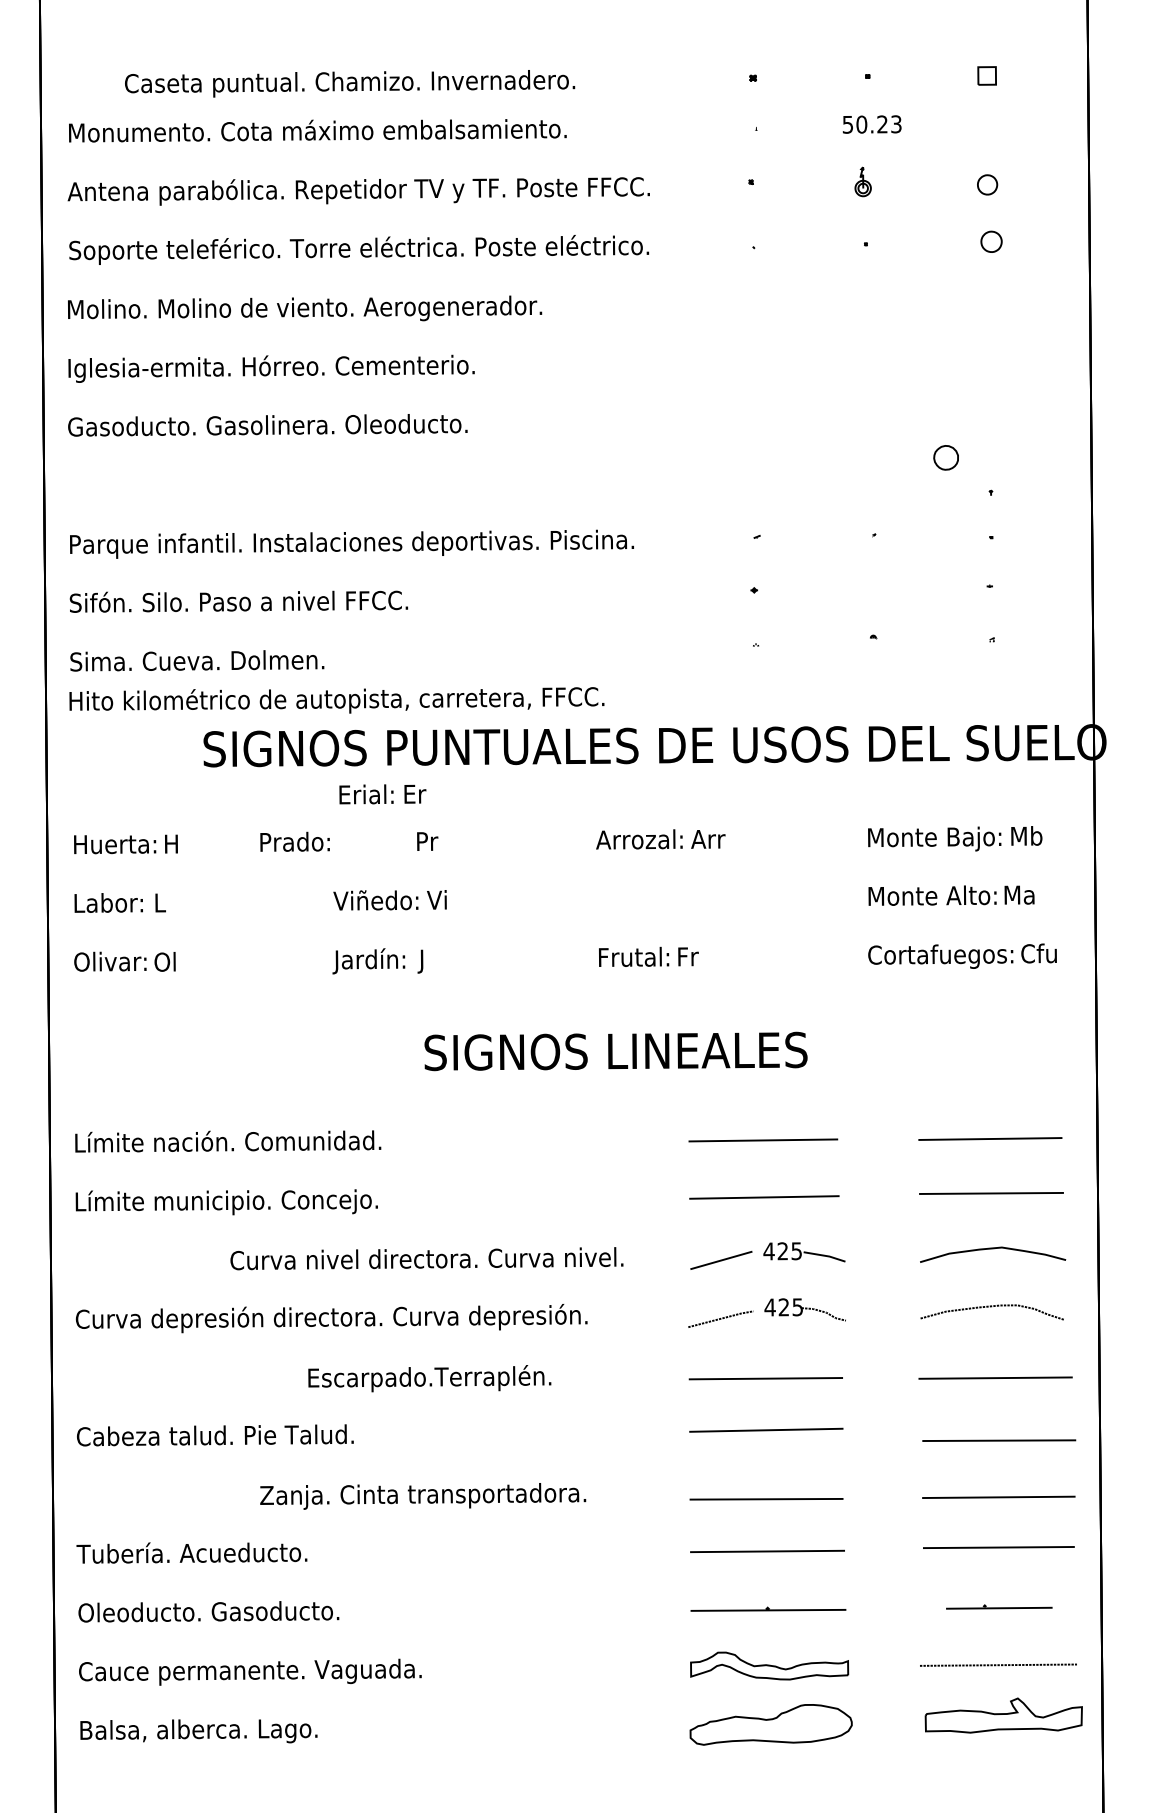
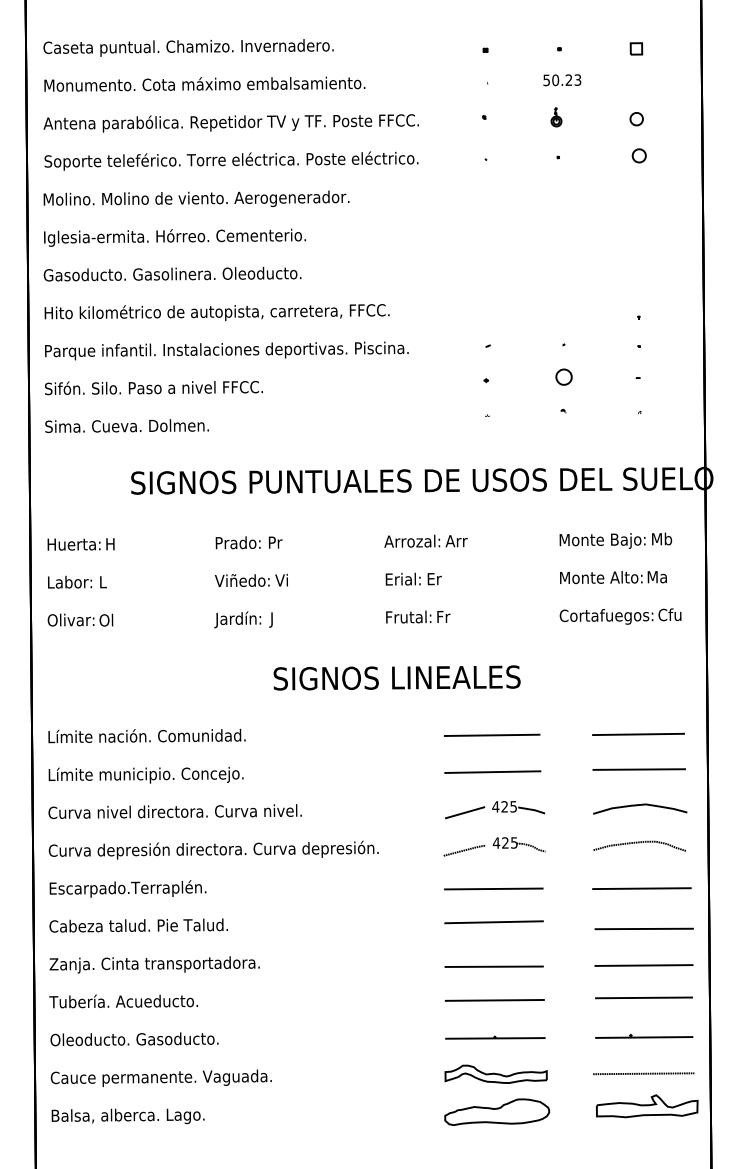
text: (349, 83) -> (188, 47), moved
part: (945, 456) -> (563, 376), moved
text: (335, 700) -> (216, 312), moved
text: (382, 793) -> (413, 578), moved
text: (294, 841) -> (237, 542), moved
text: (425, 1258) -> (174, 811), moved
text: (428, 1377) -> (127, 888), moved
text: (422, 1495) -> (154, 964), moved
part: (999, 1605) -> (644, 1035), size x1.43

